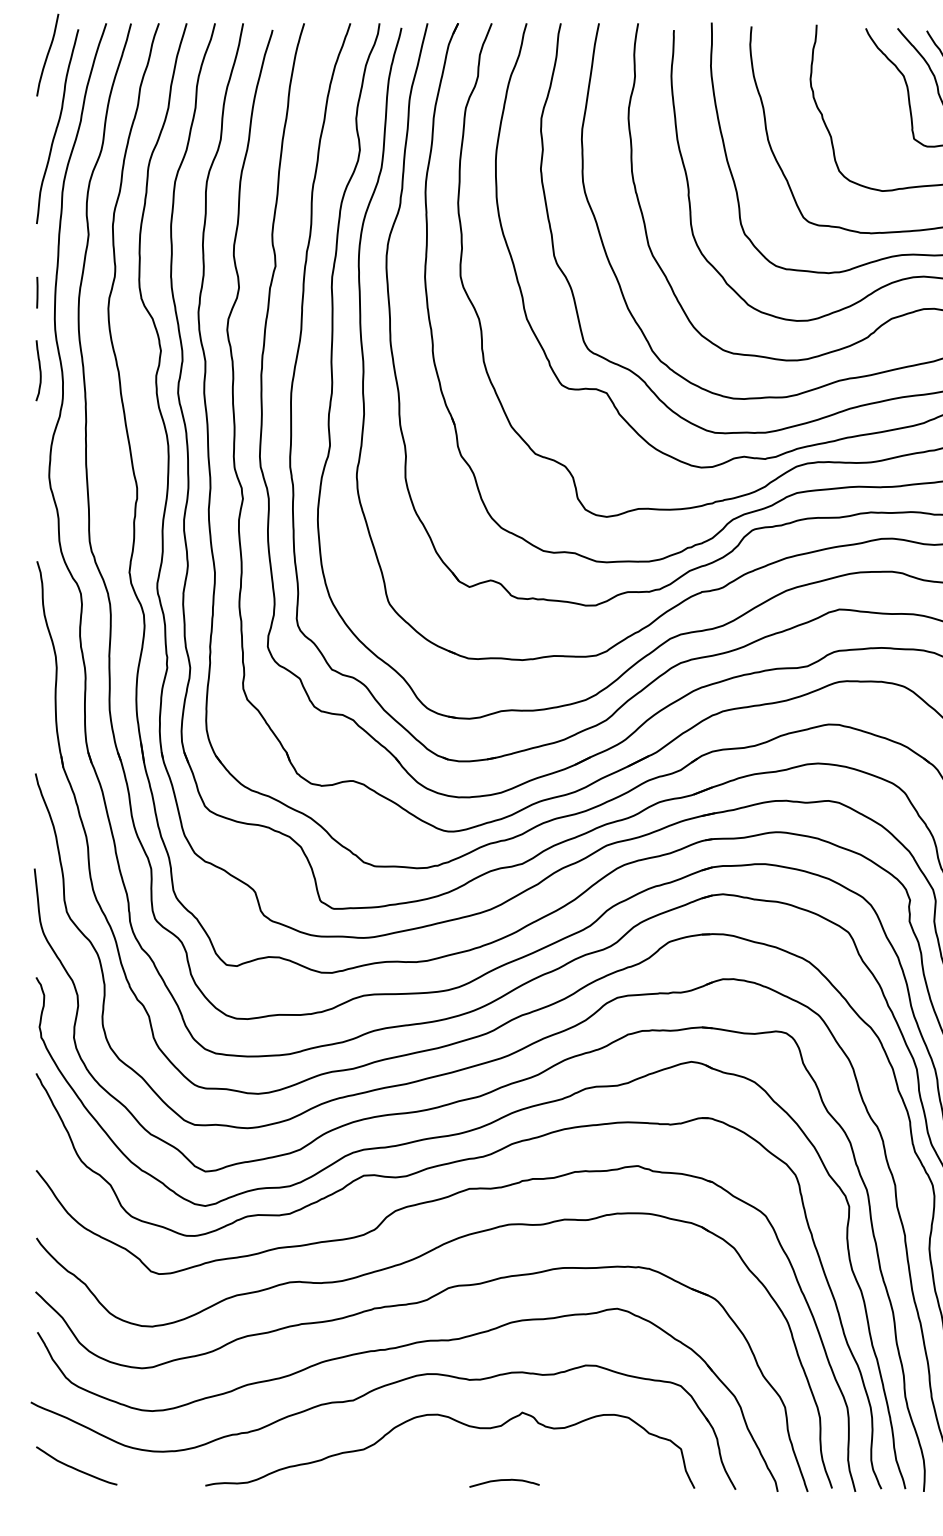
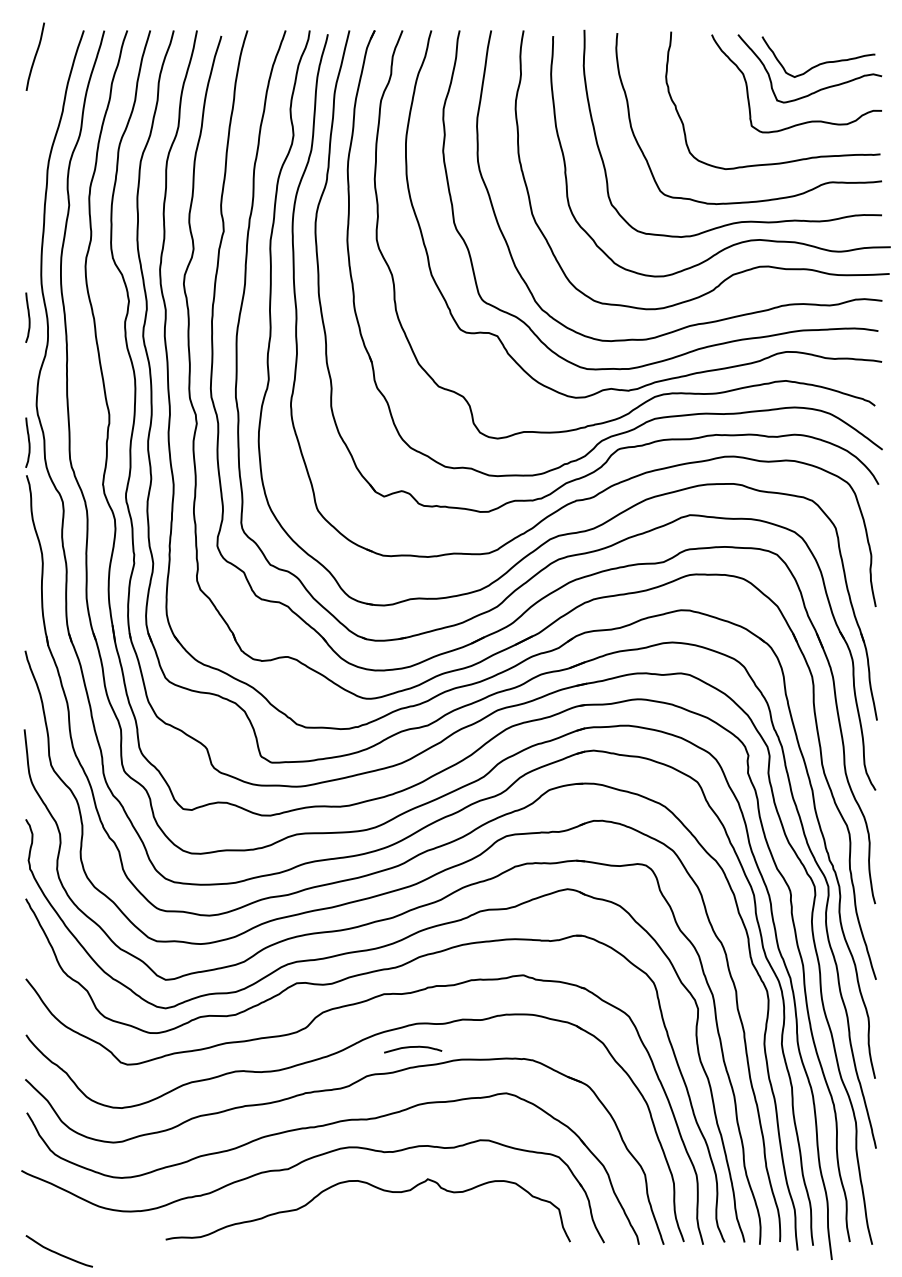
curve: (57, 126) -> (43, 115), removed
line: (36, 293) -> (26, 253), removed
curve: (39, 521) -> (28, 442), added
curve: (75, 1467) -> (58, 1252), moved
curve: (505, 1480) -> (413, 1047), moved

